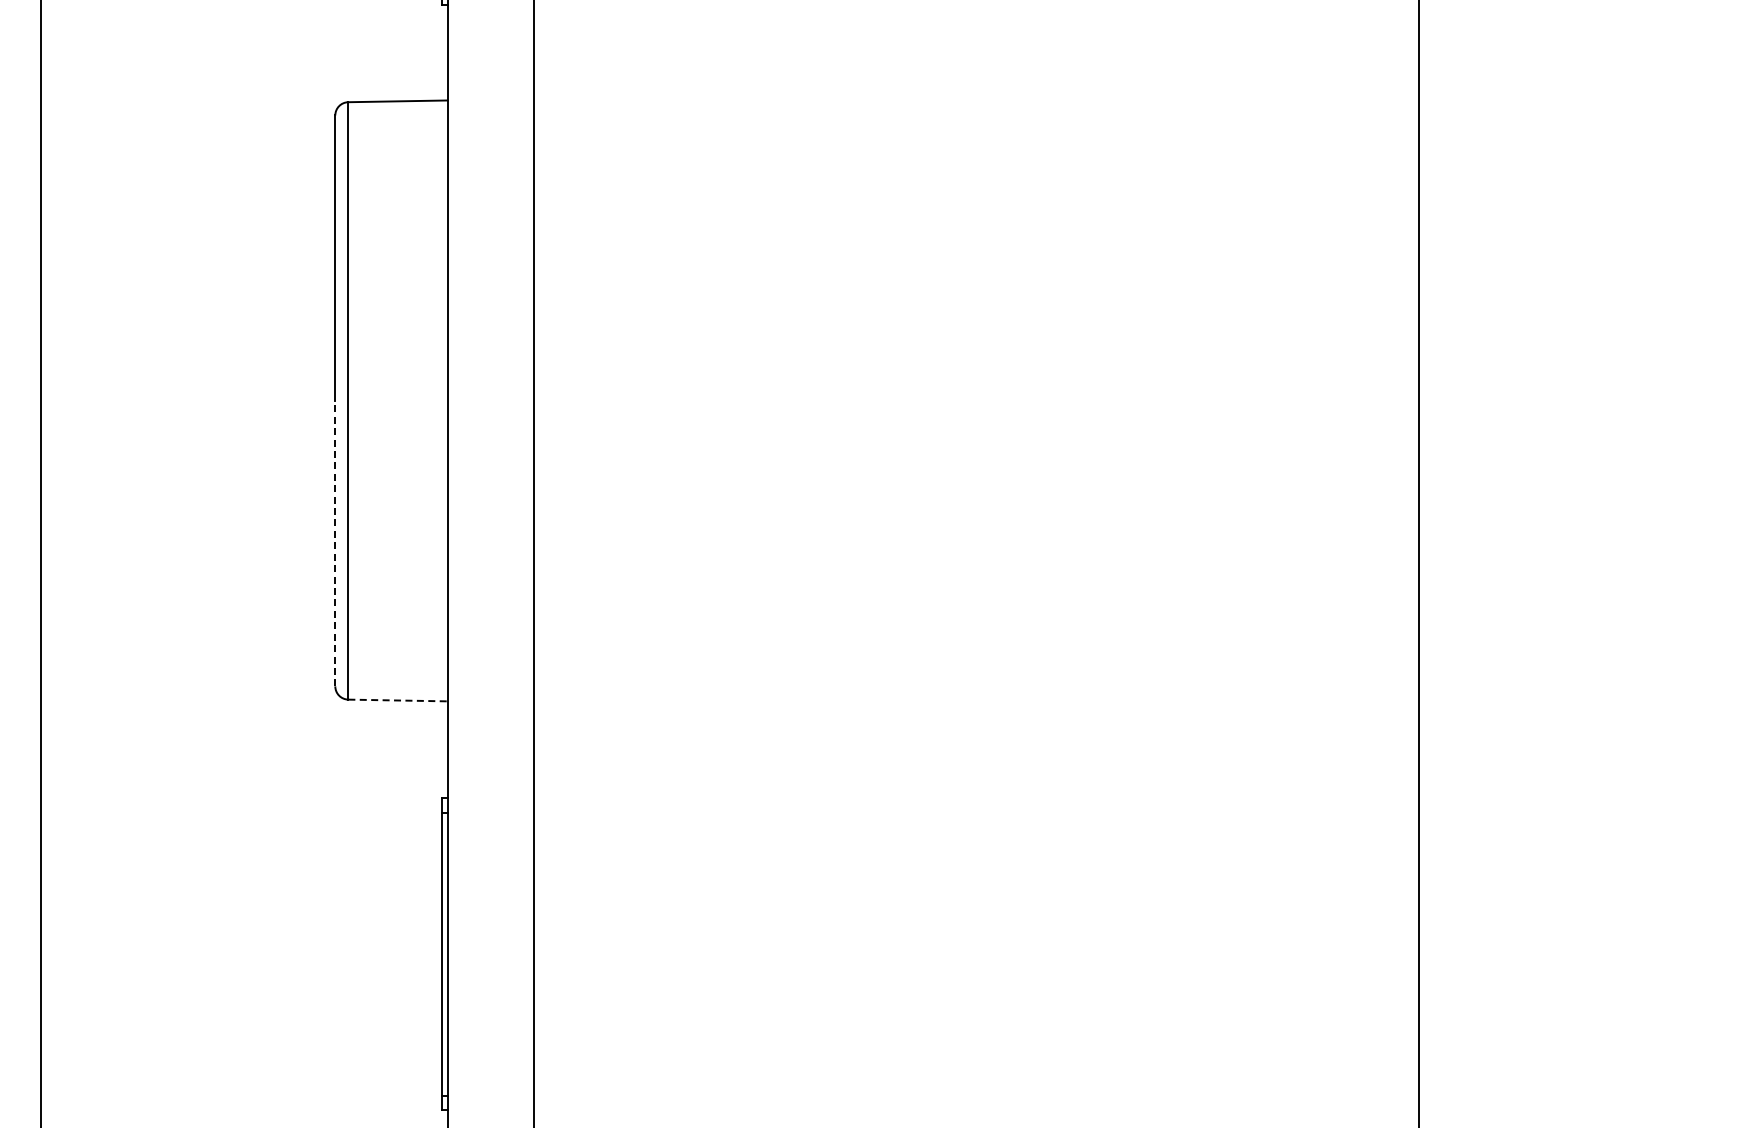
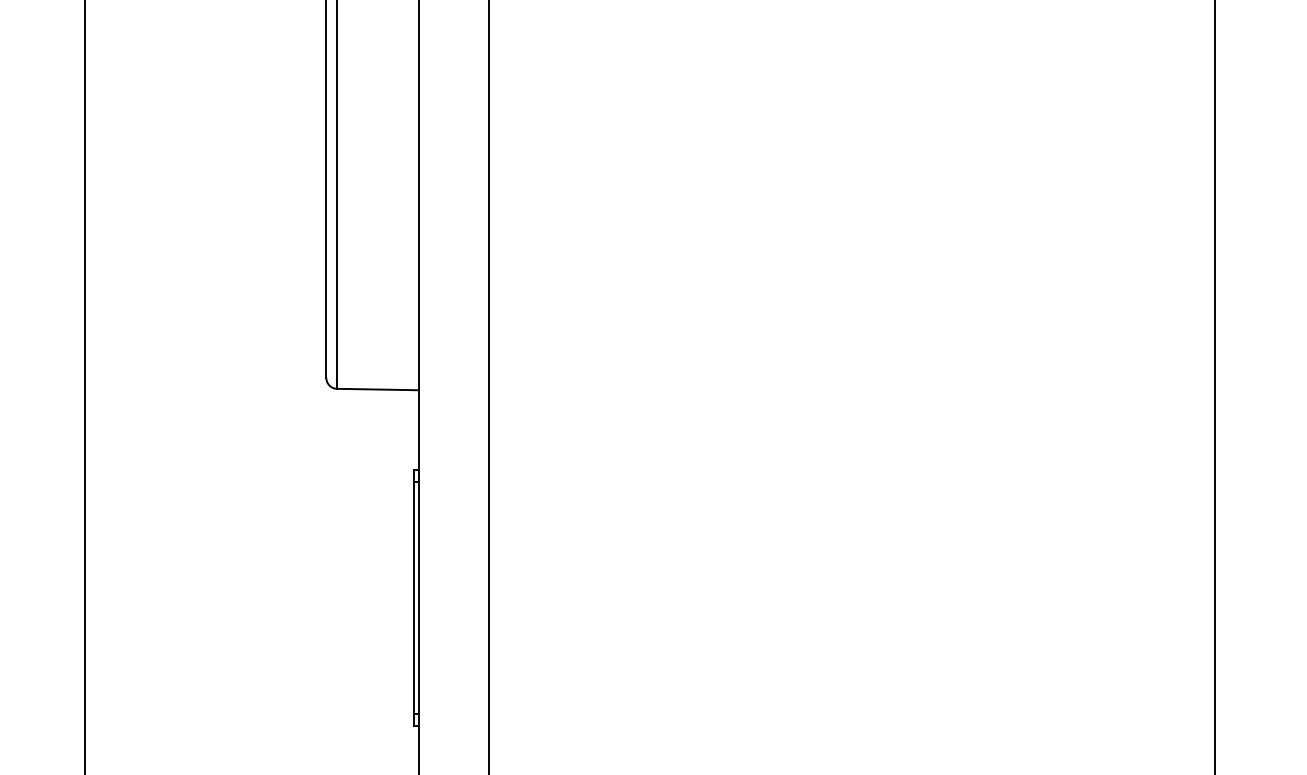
line: (335, 543) -> (326, 260), dashed -> solid
line: (397, 700) -> (377, 389), dashed -> solid

